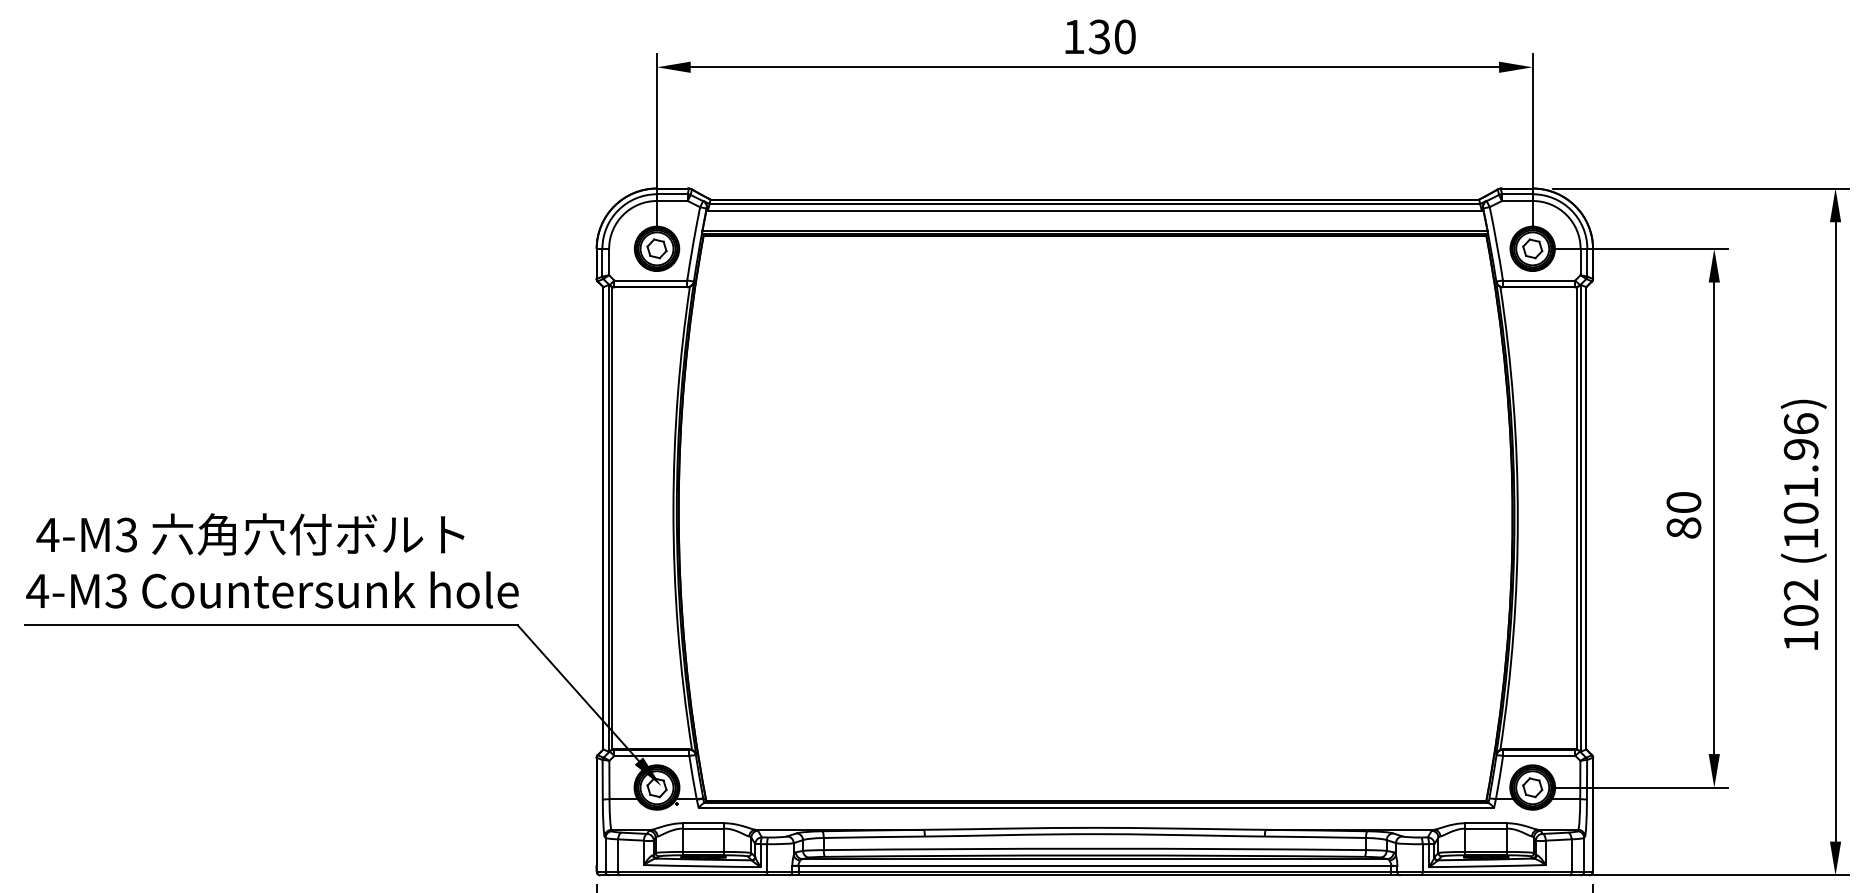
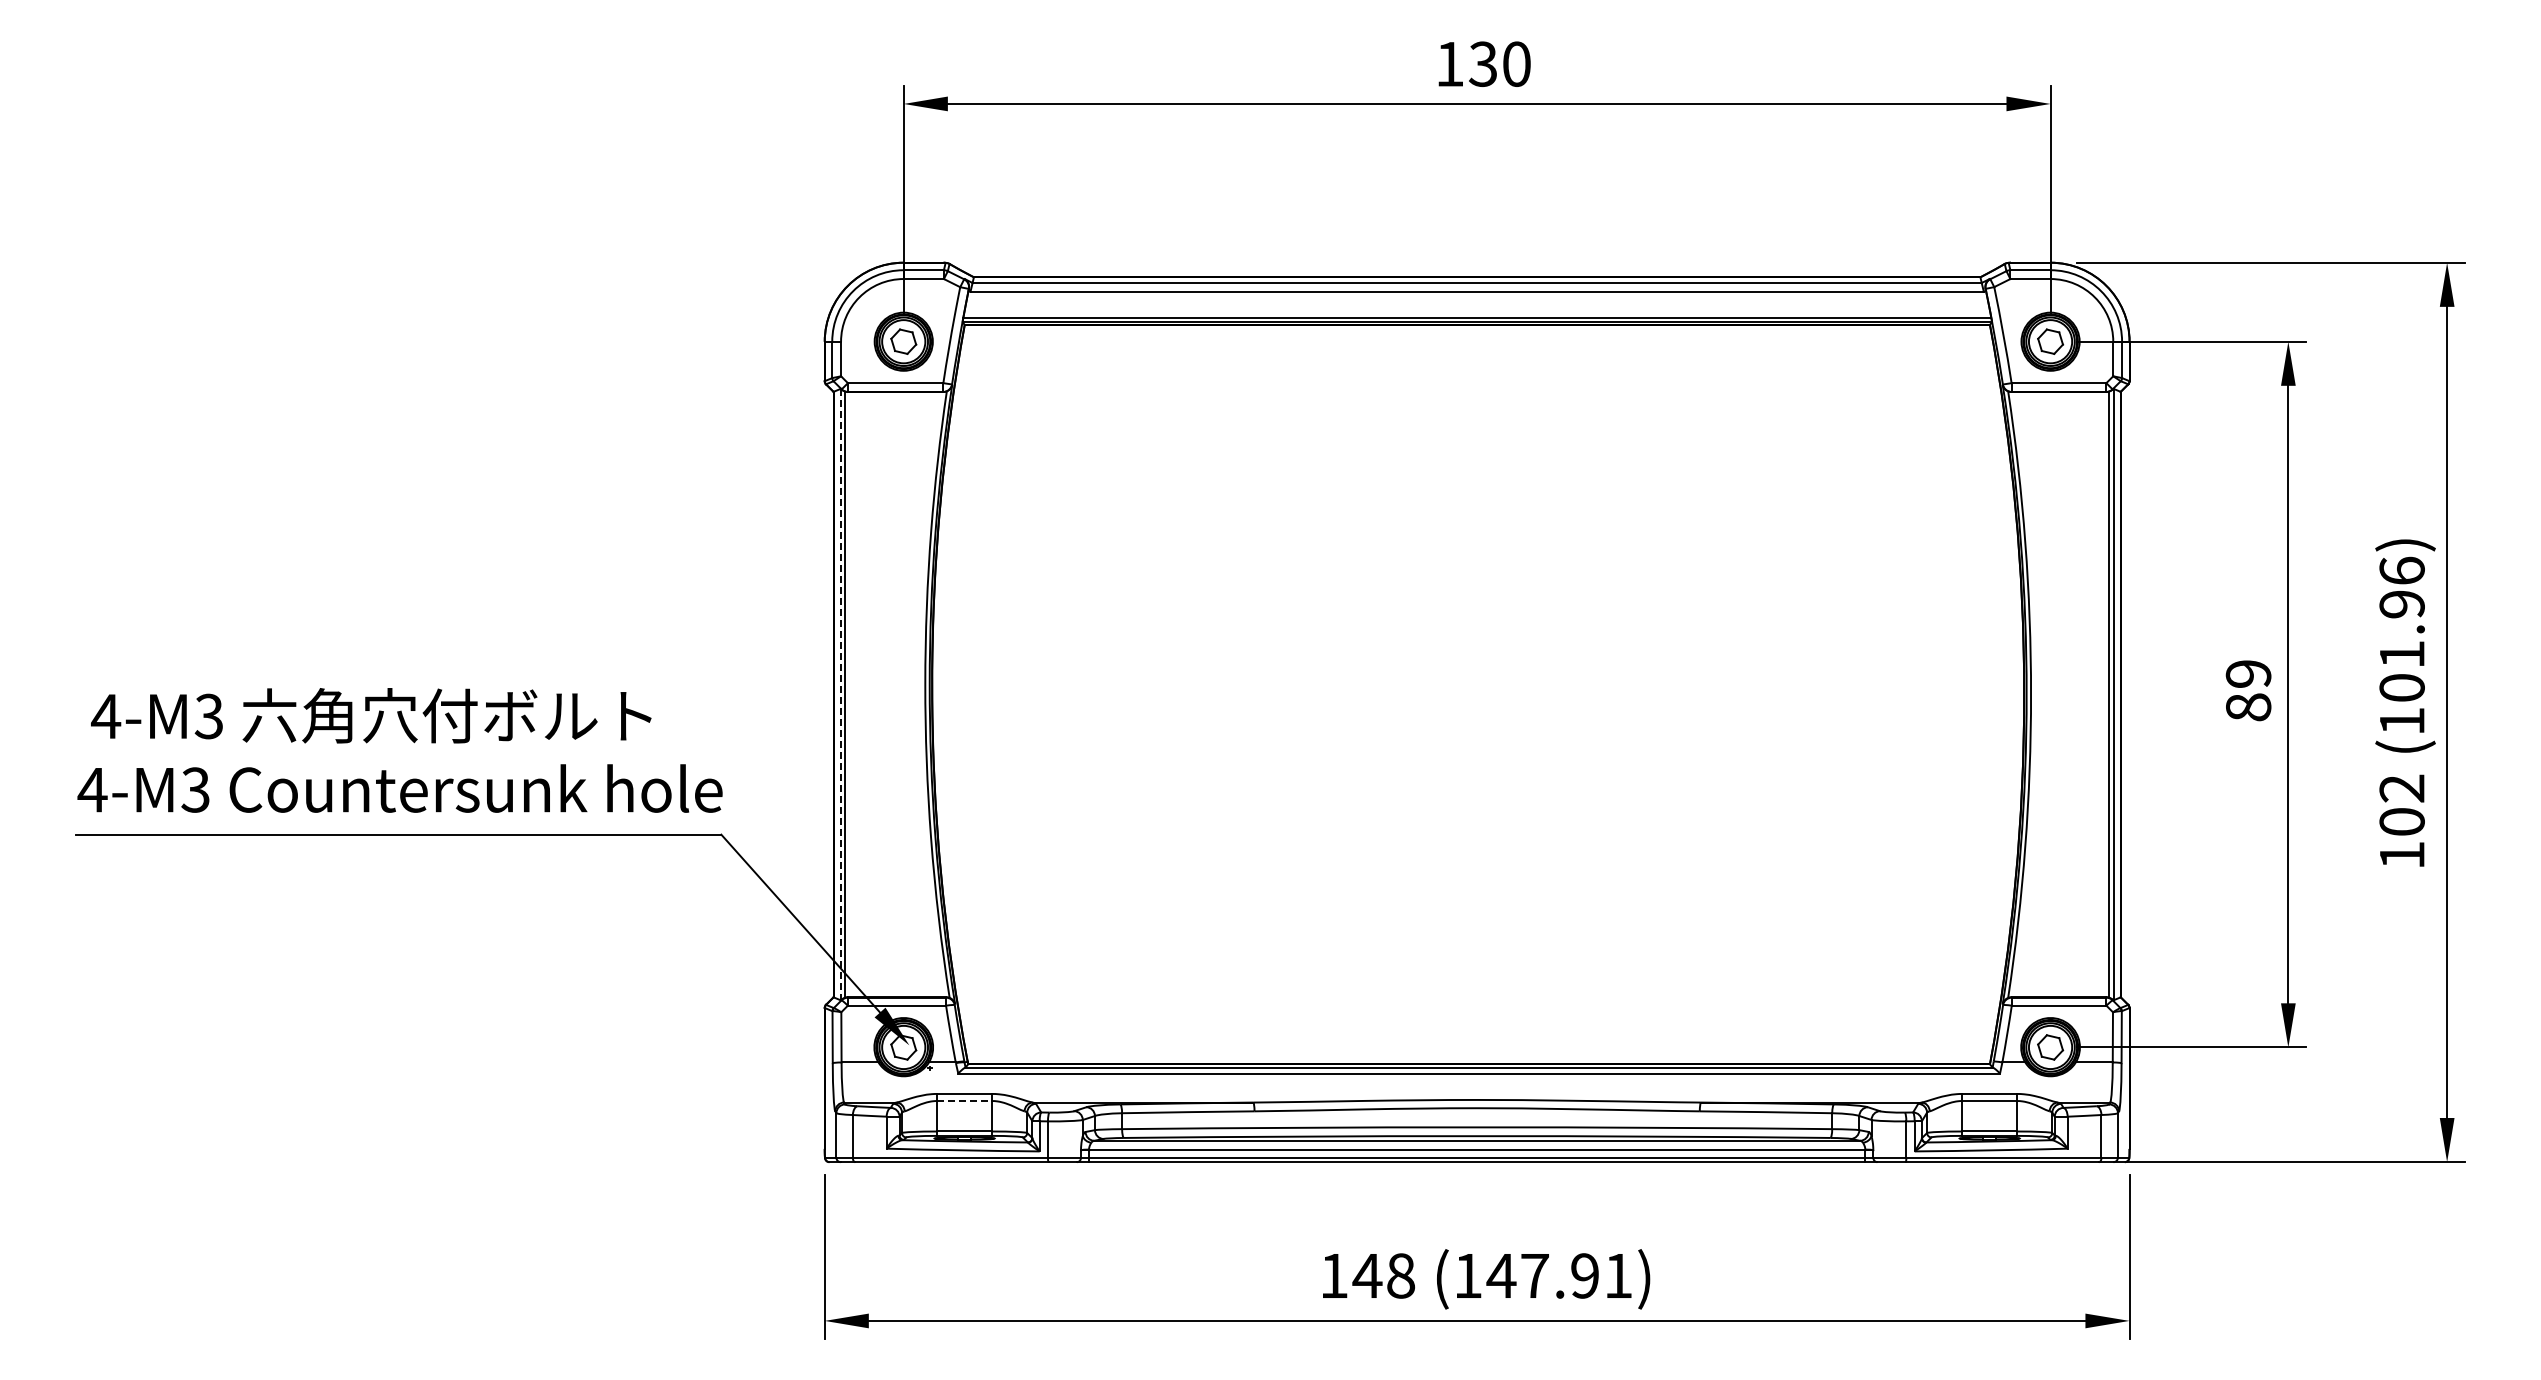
text: (1683, 502) -> (2248, 673), 80 -> 89
line: (608, 518) -> (840, 694), solid -> dashed
line: (704, 829) -> (965, 1101), solid -> dashed

